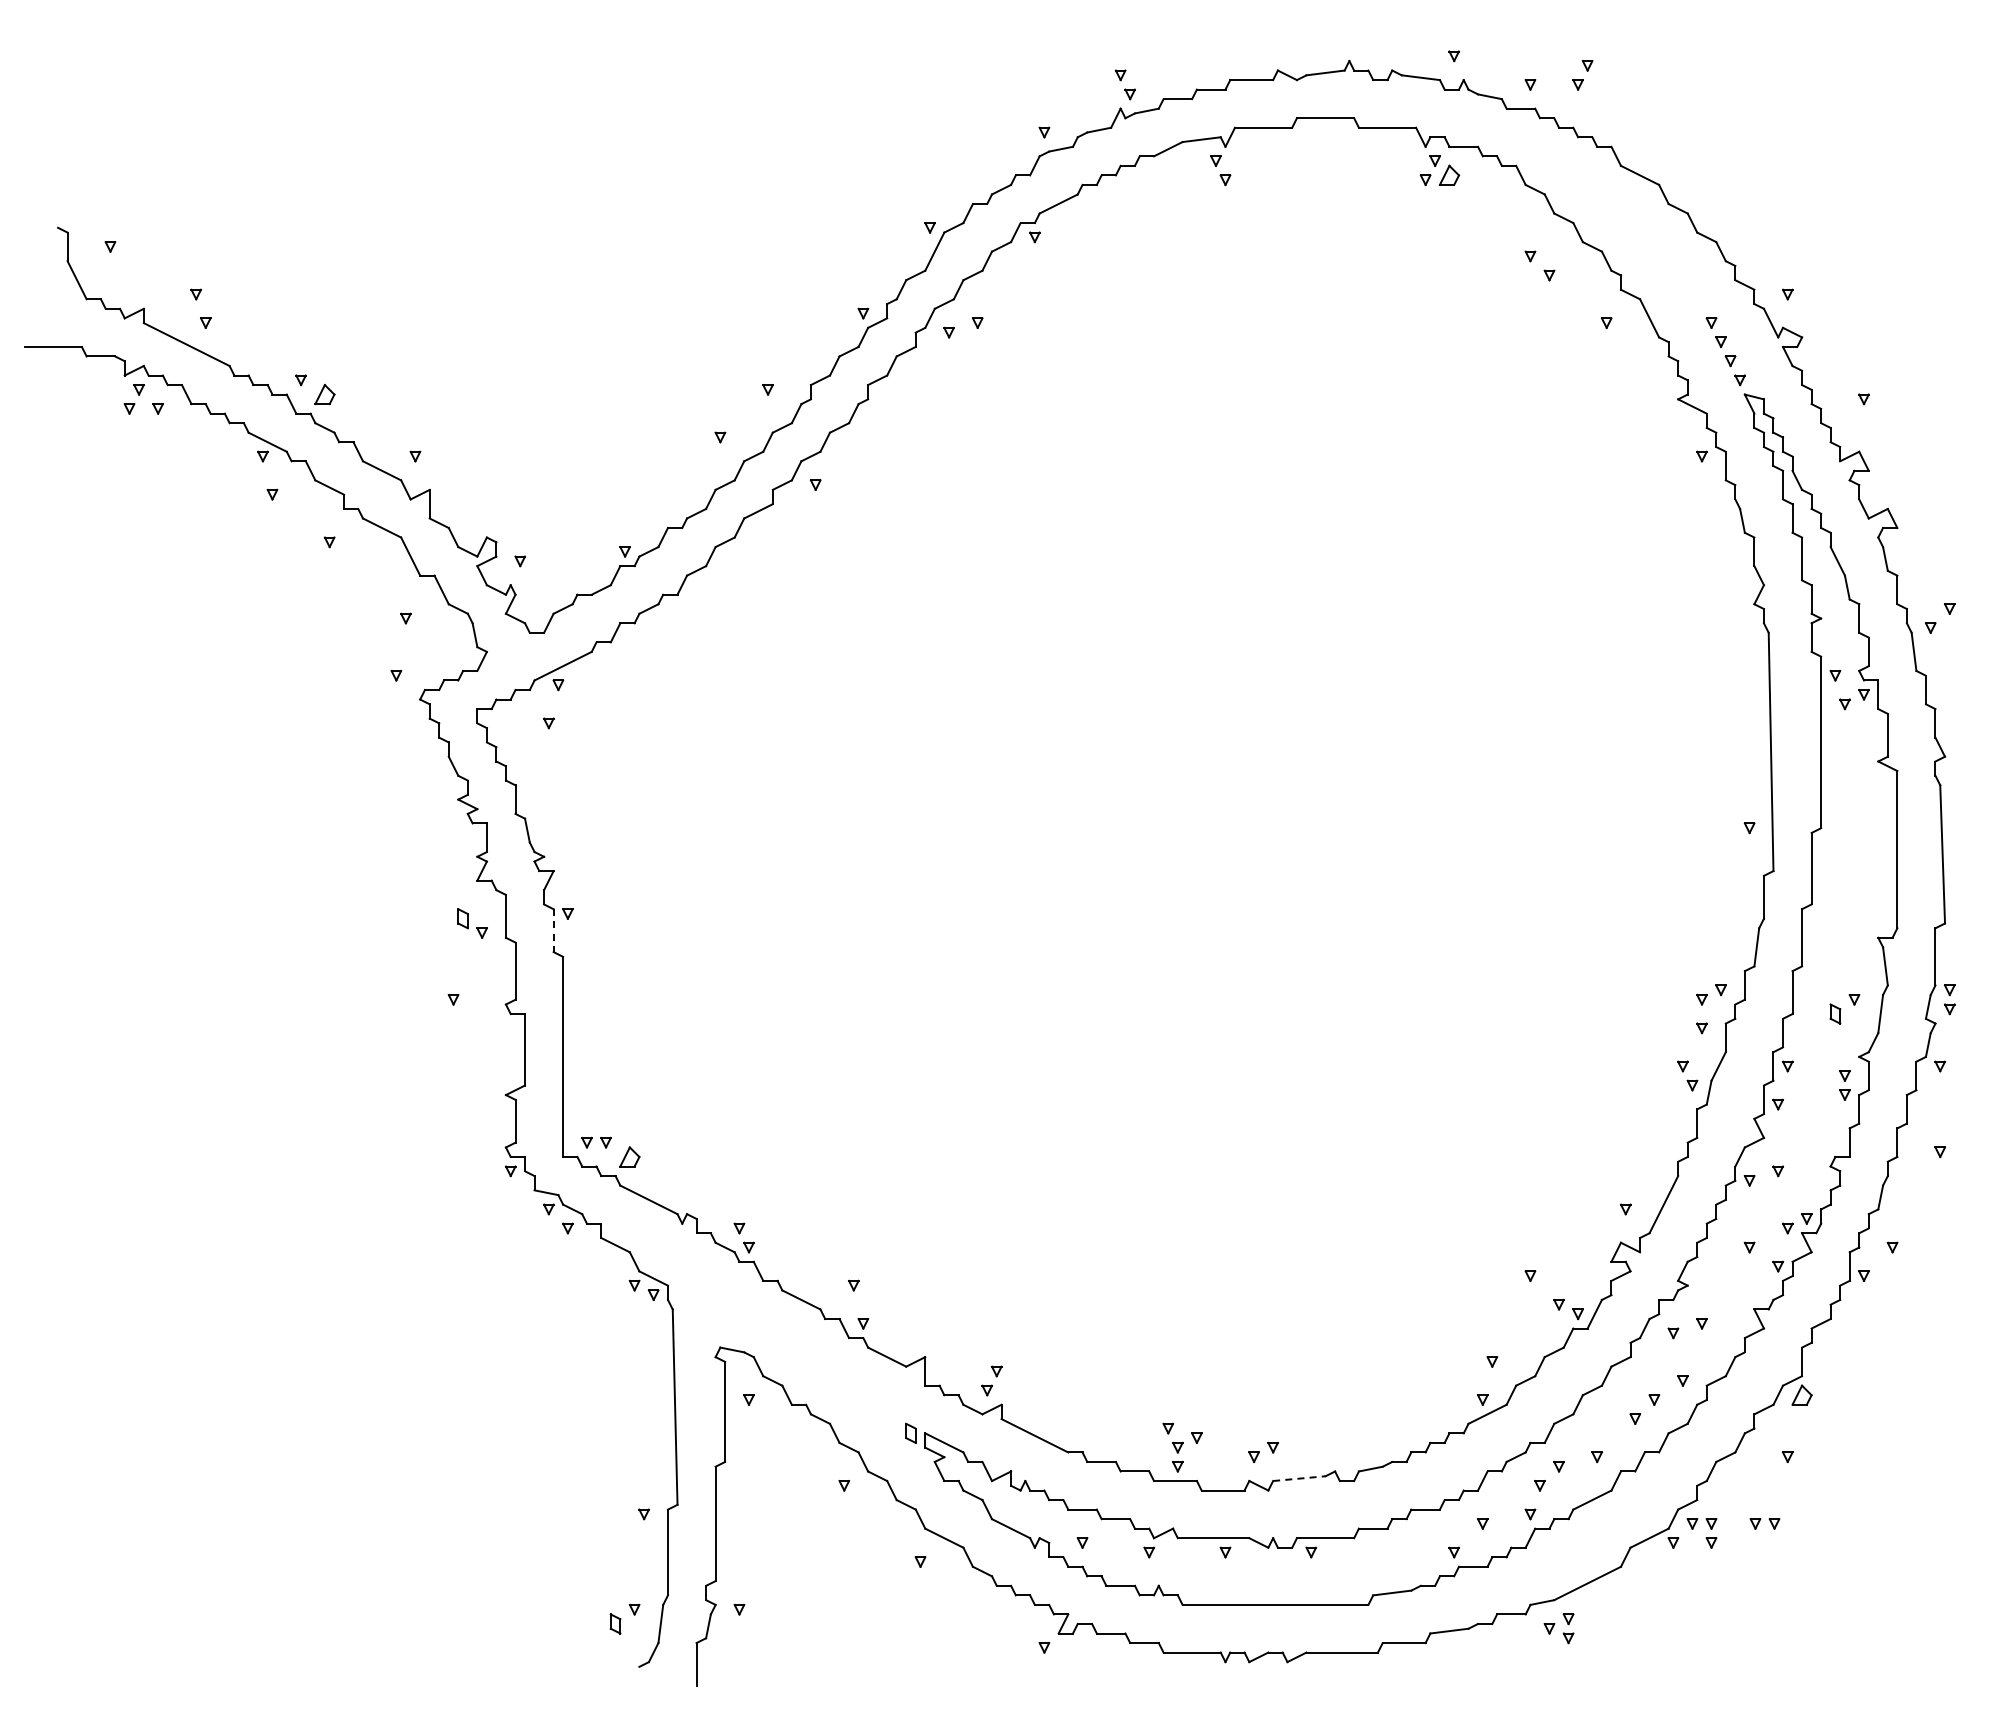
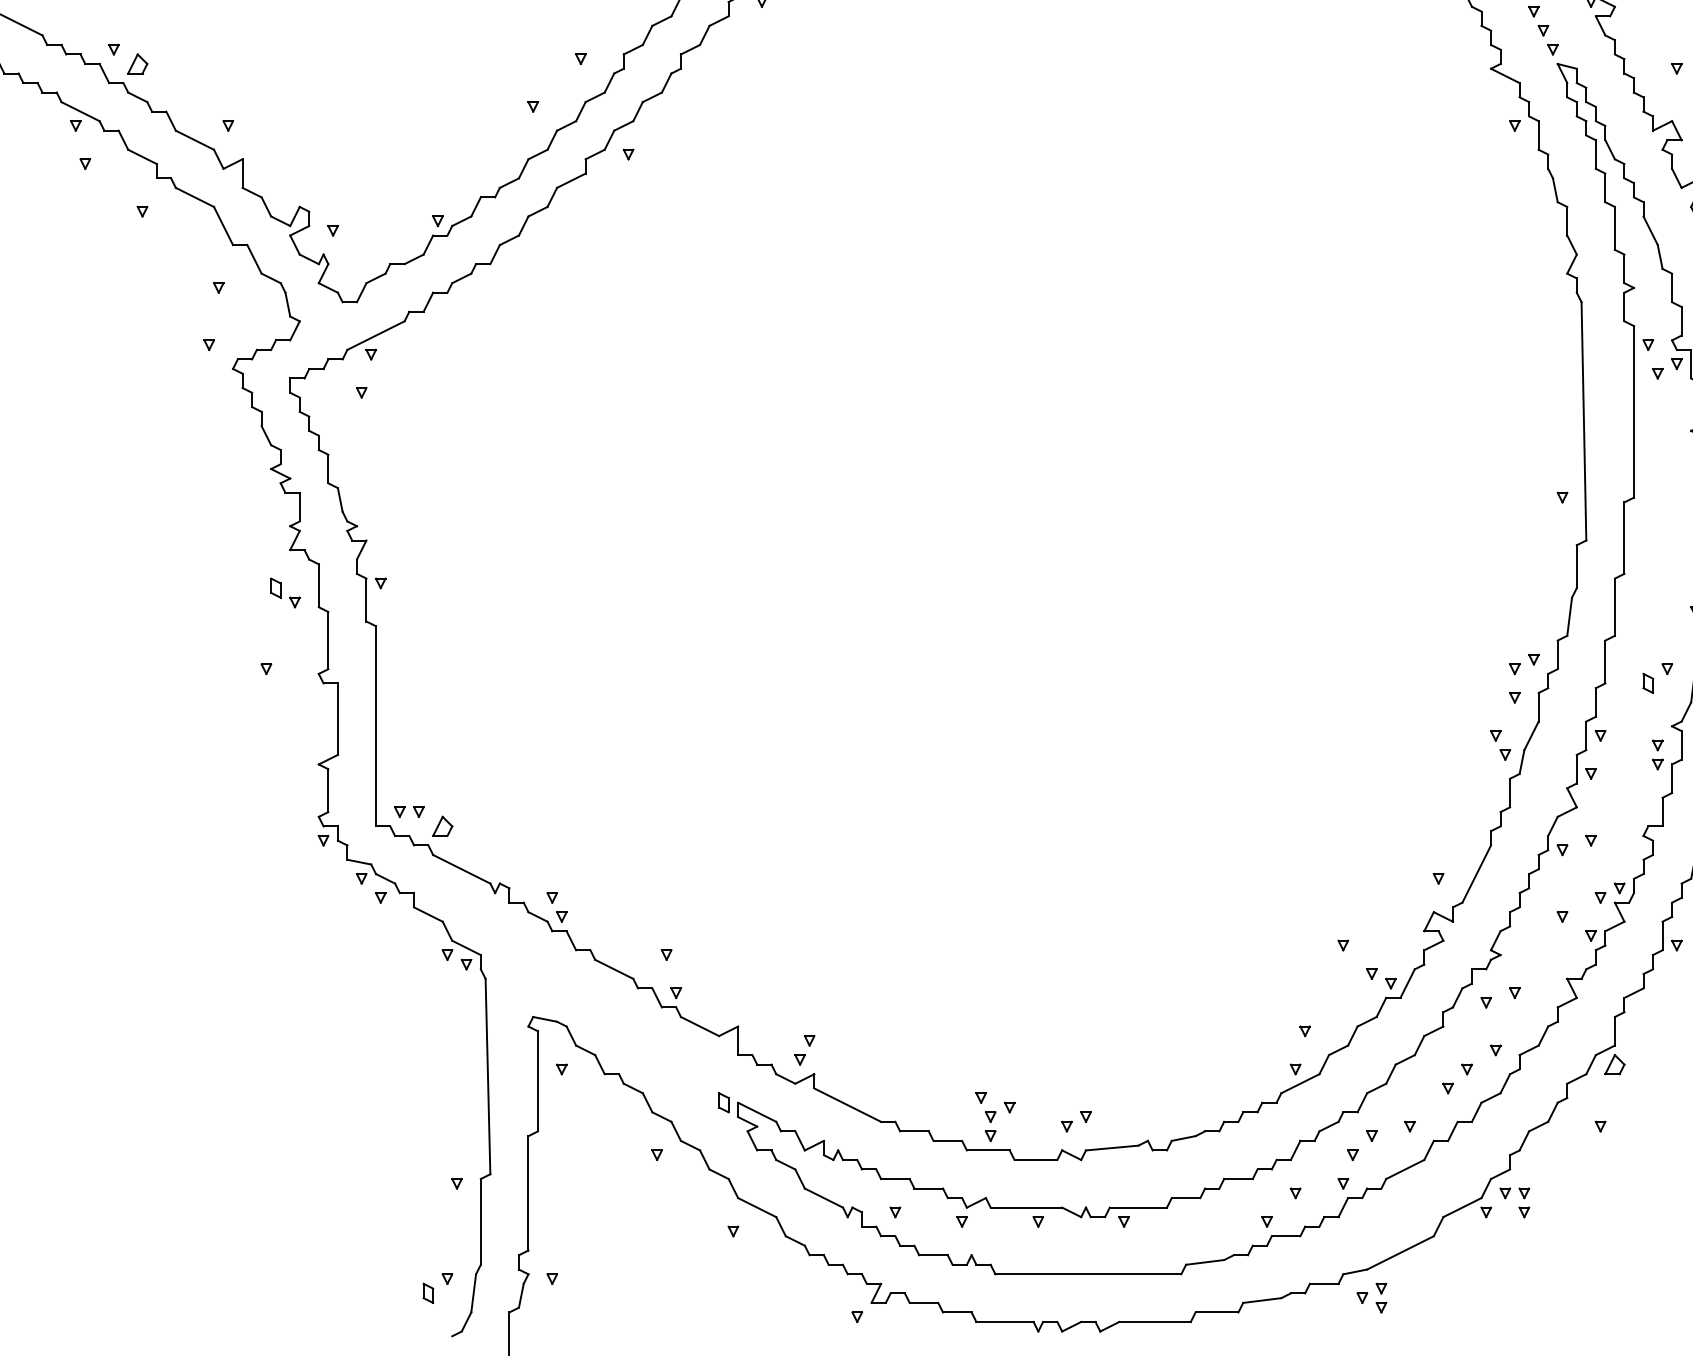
line: (553, 931) -> (366, 600), dashed -> solid
line: (1299, 1478) -> (1112, 1147), dashed -> solid
part: (1764, 1523) -> (1577, 1192), removed

